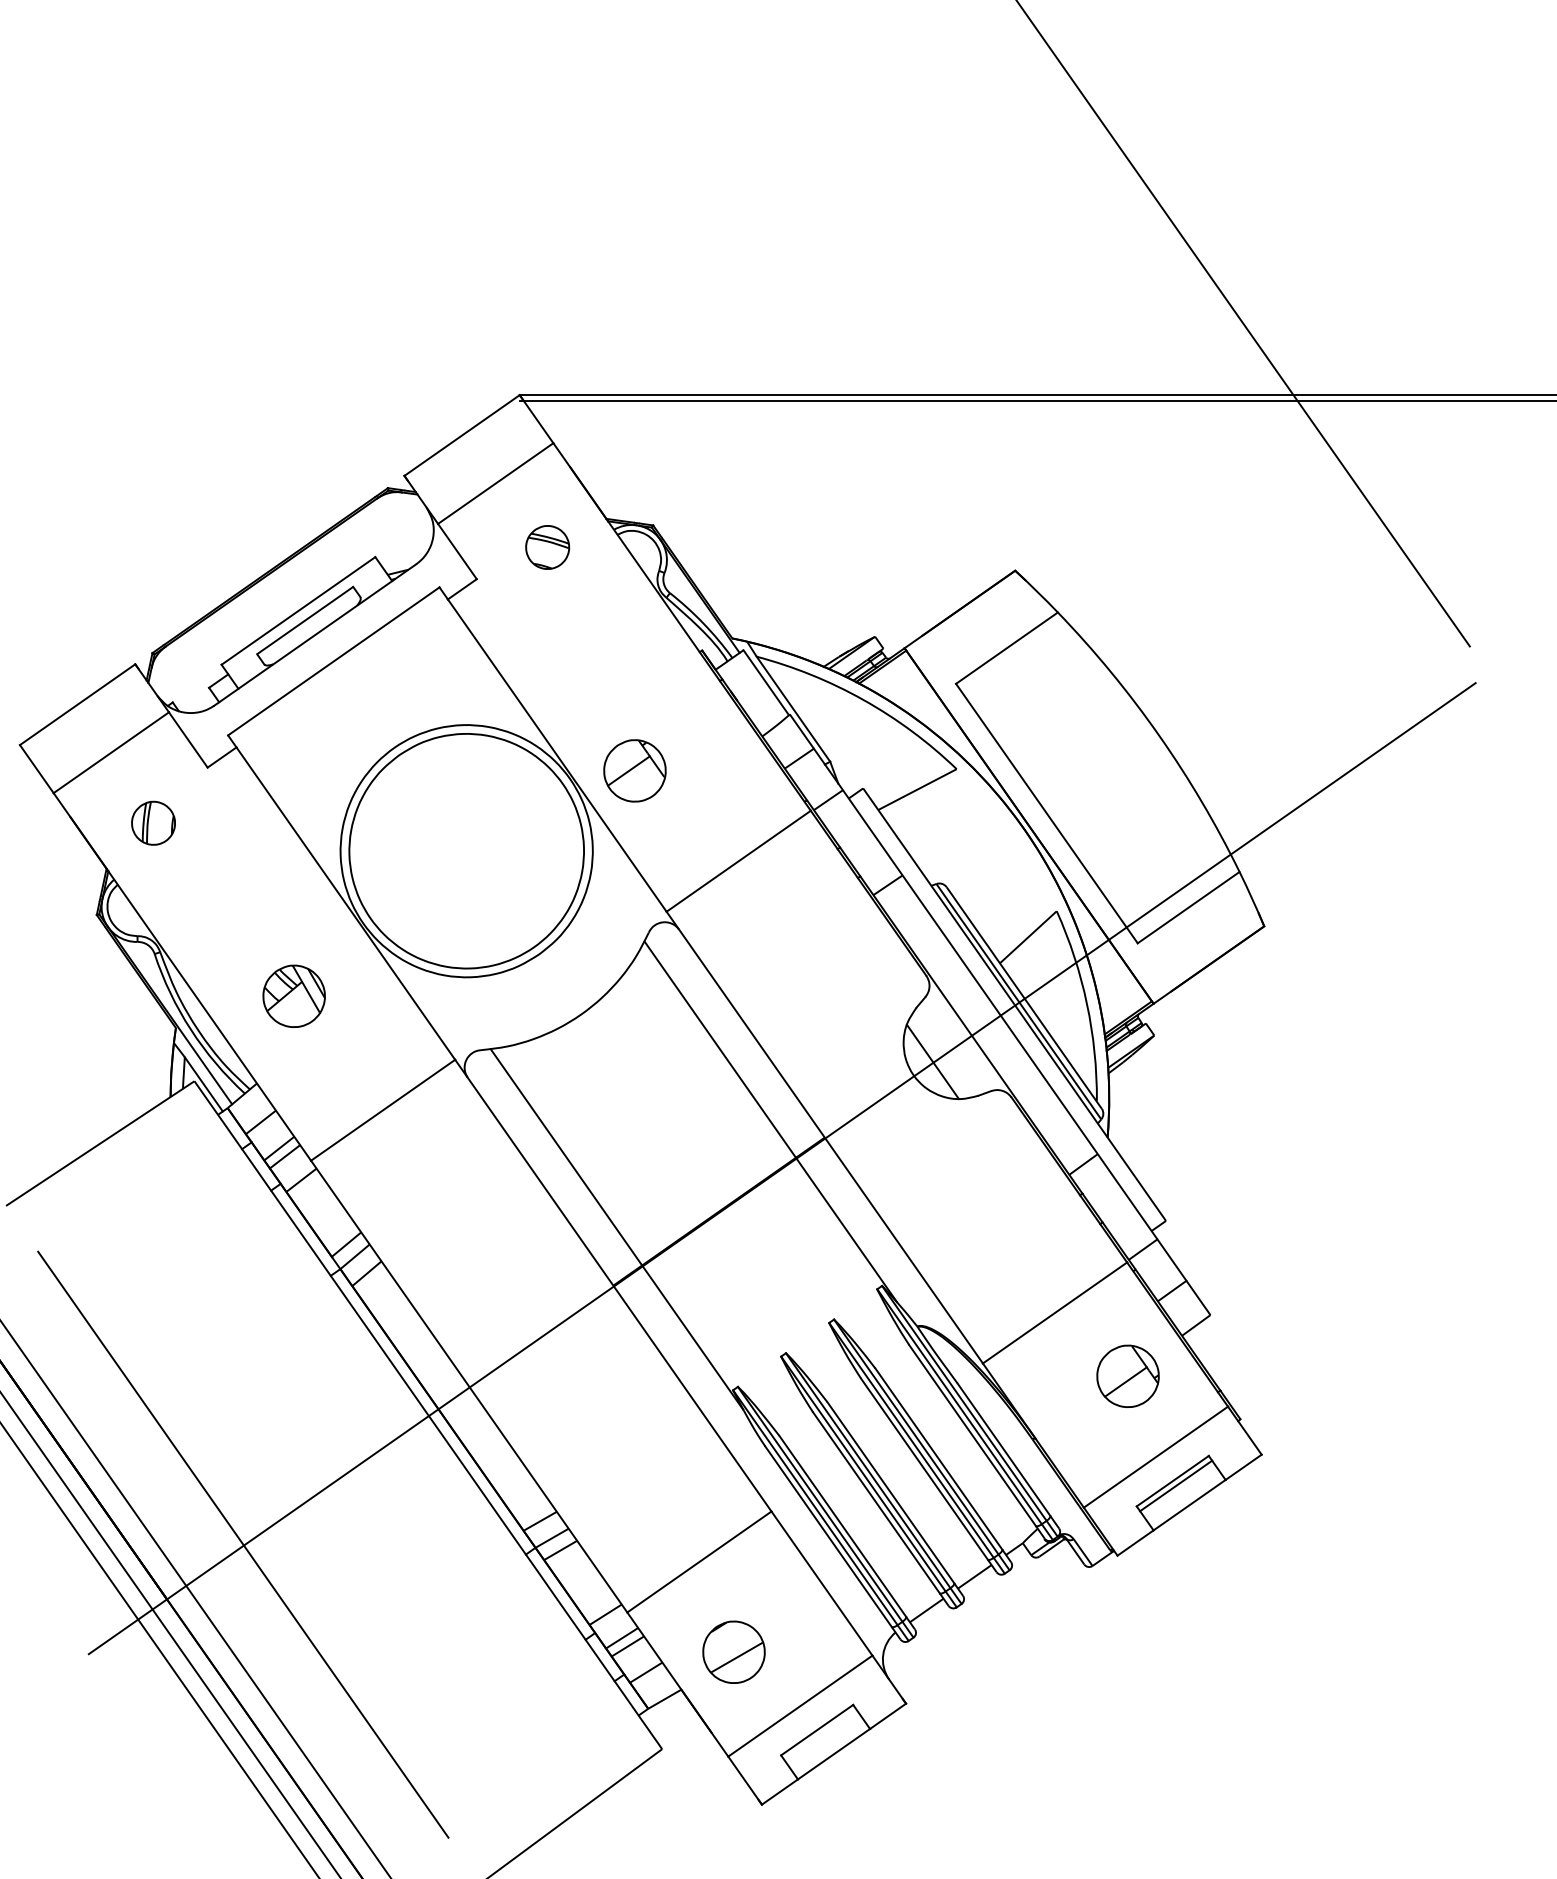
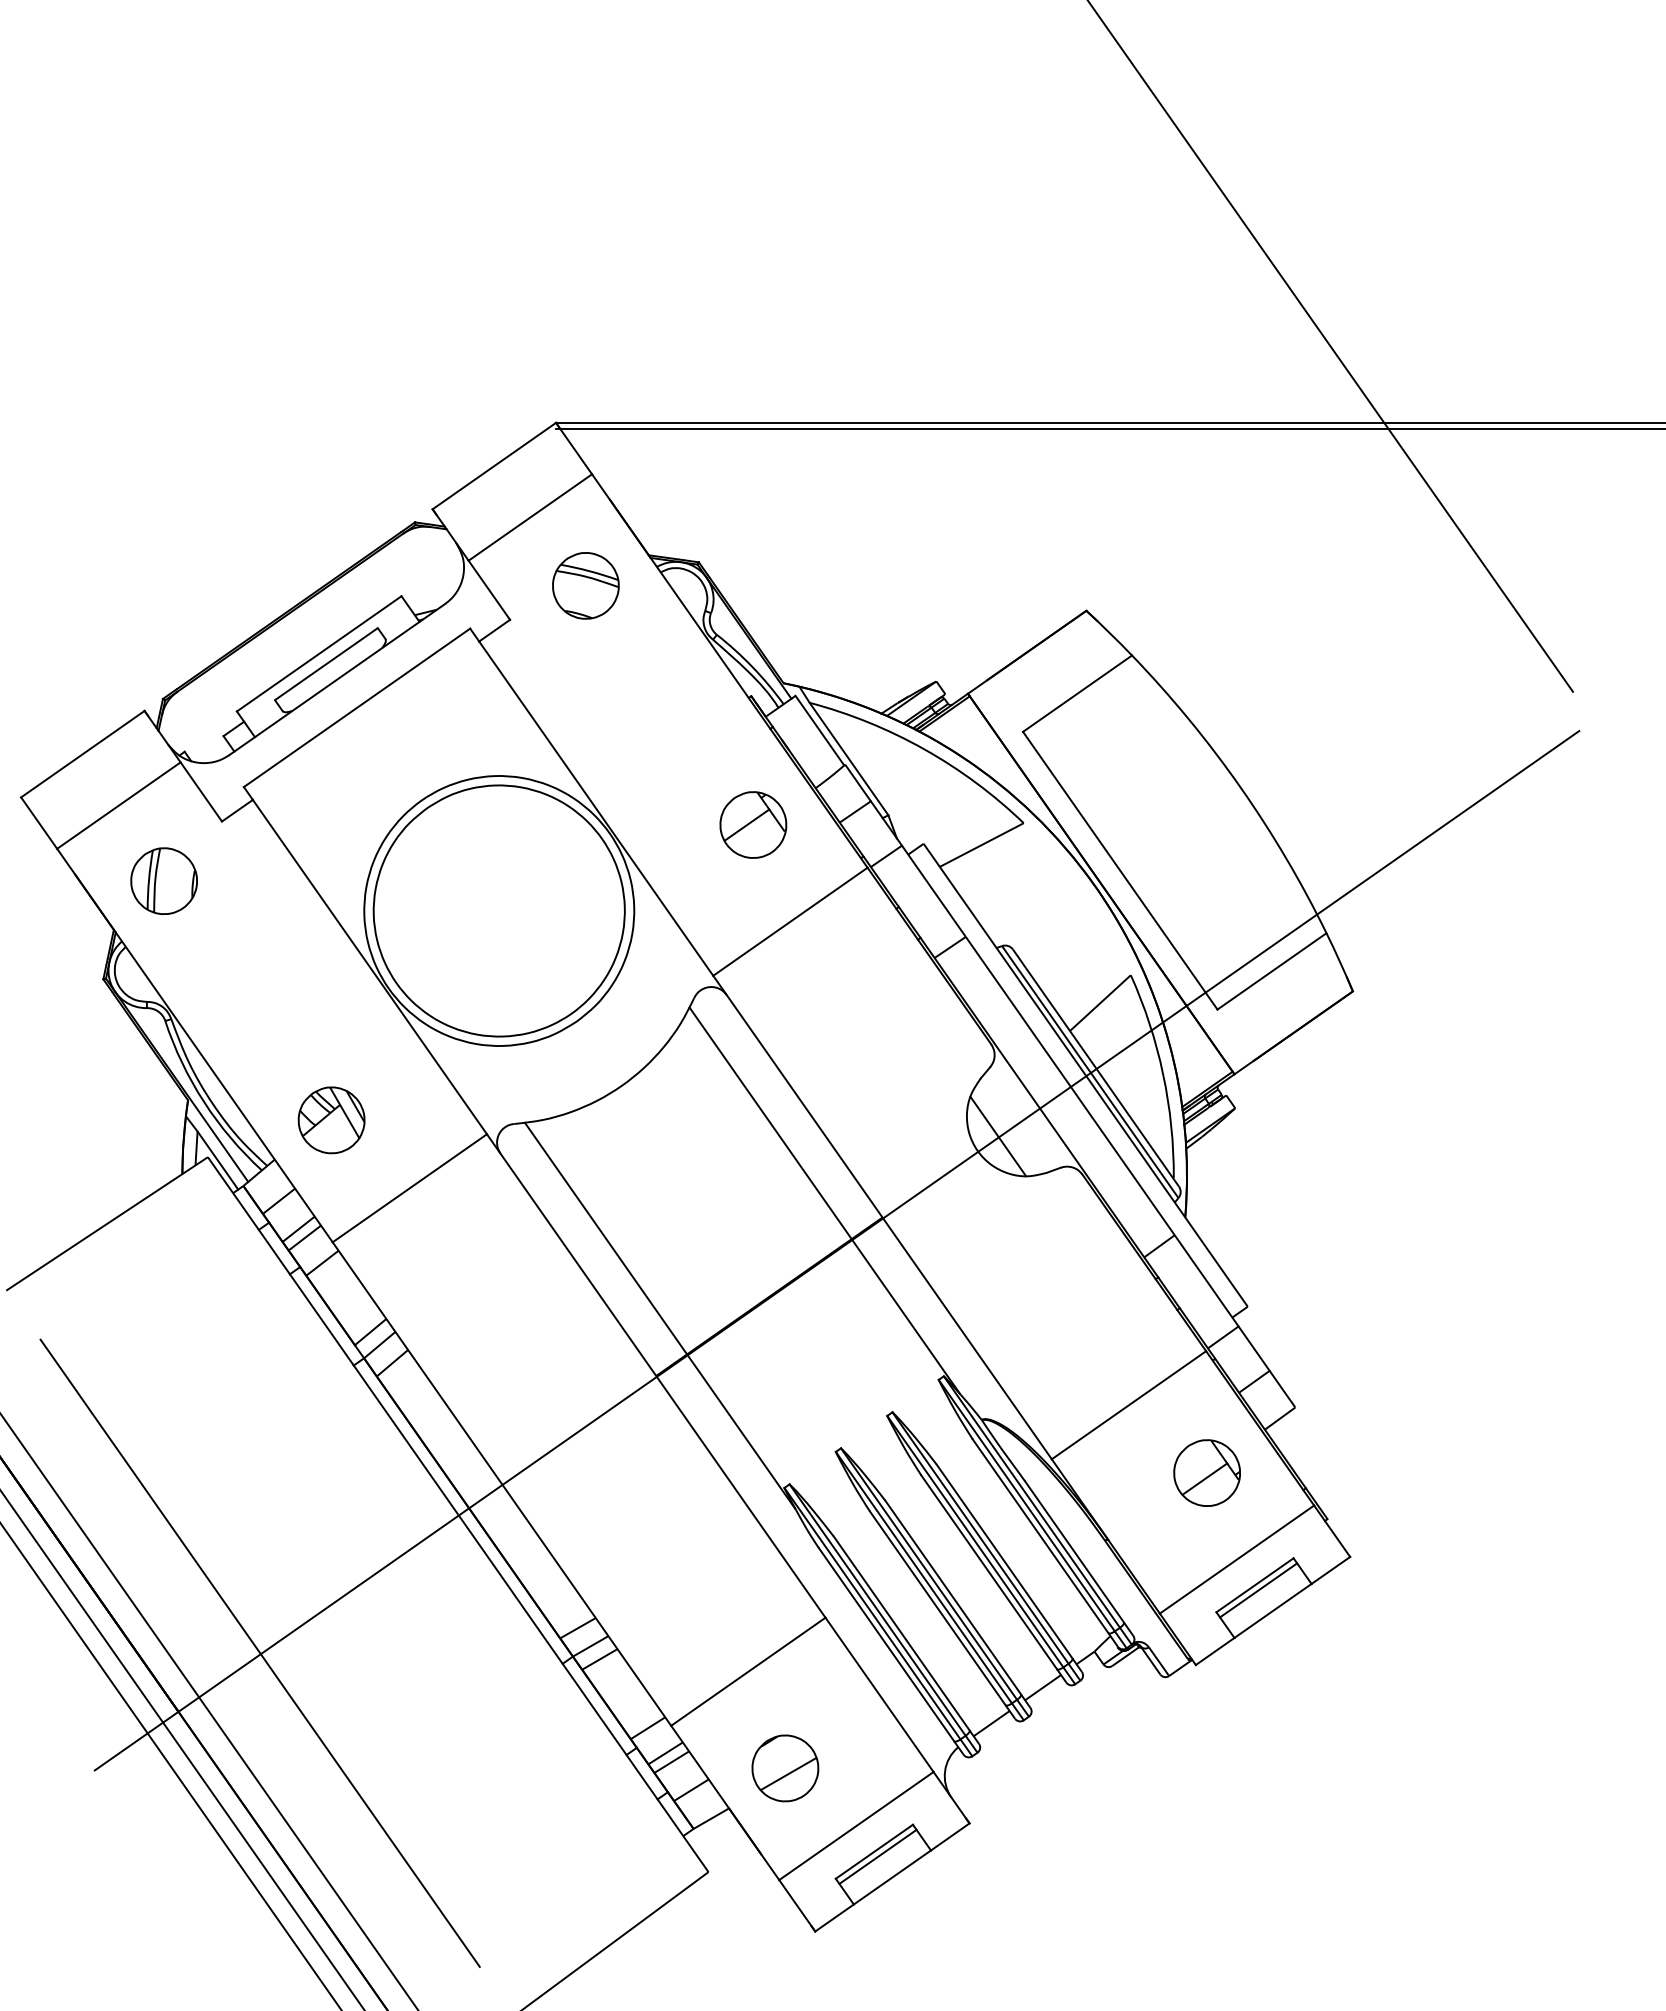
part: (547, 547) -> (585, 585), size x1.43
part: (635, 770) -> (753, 824), moved
part: (152, 822) -> (163, 880), size x1.43
part: (294, 996) -> (331, 1120), moved
line: (820, 1734) -> (877, 1856), added

